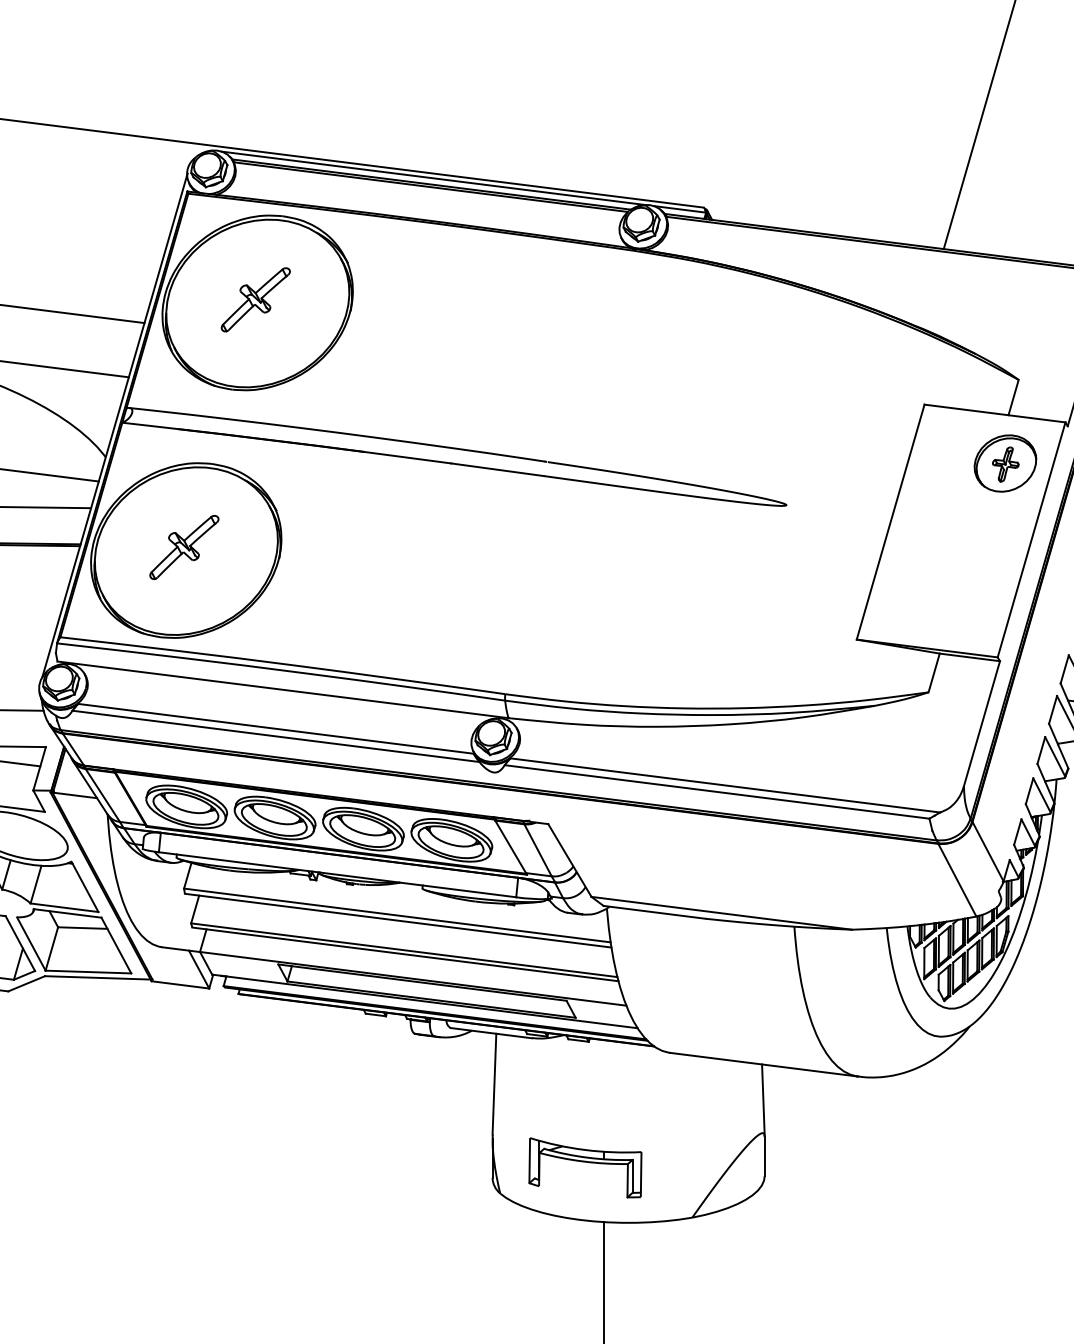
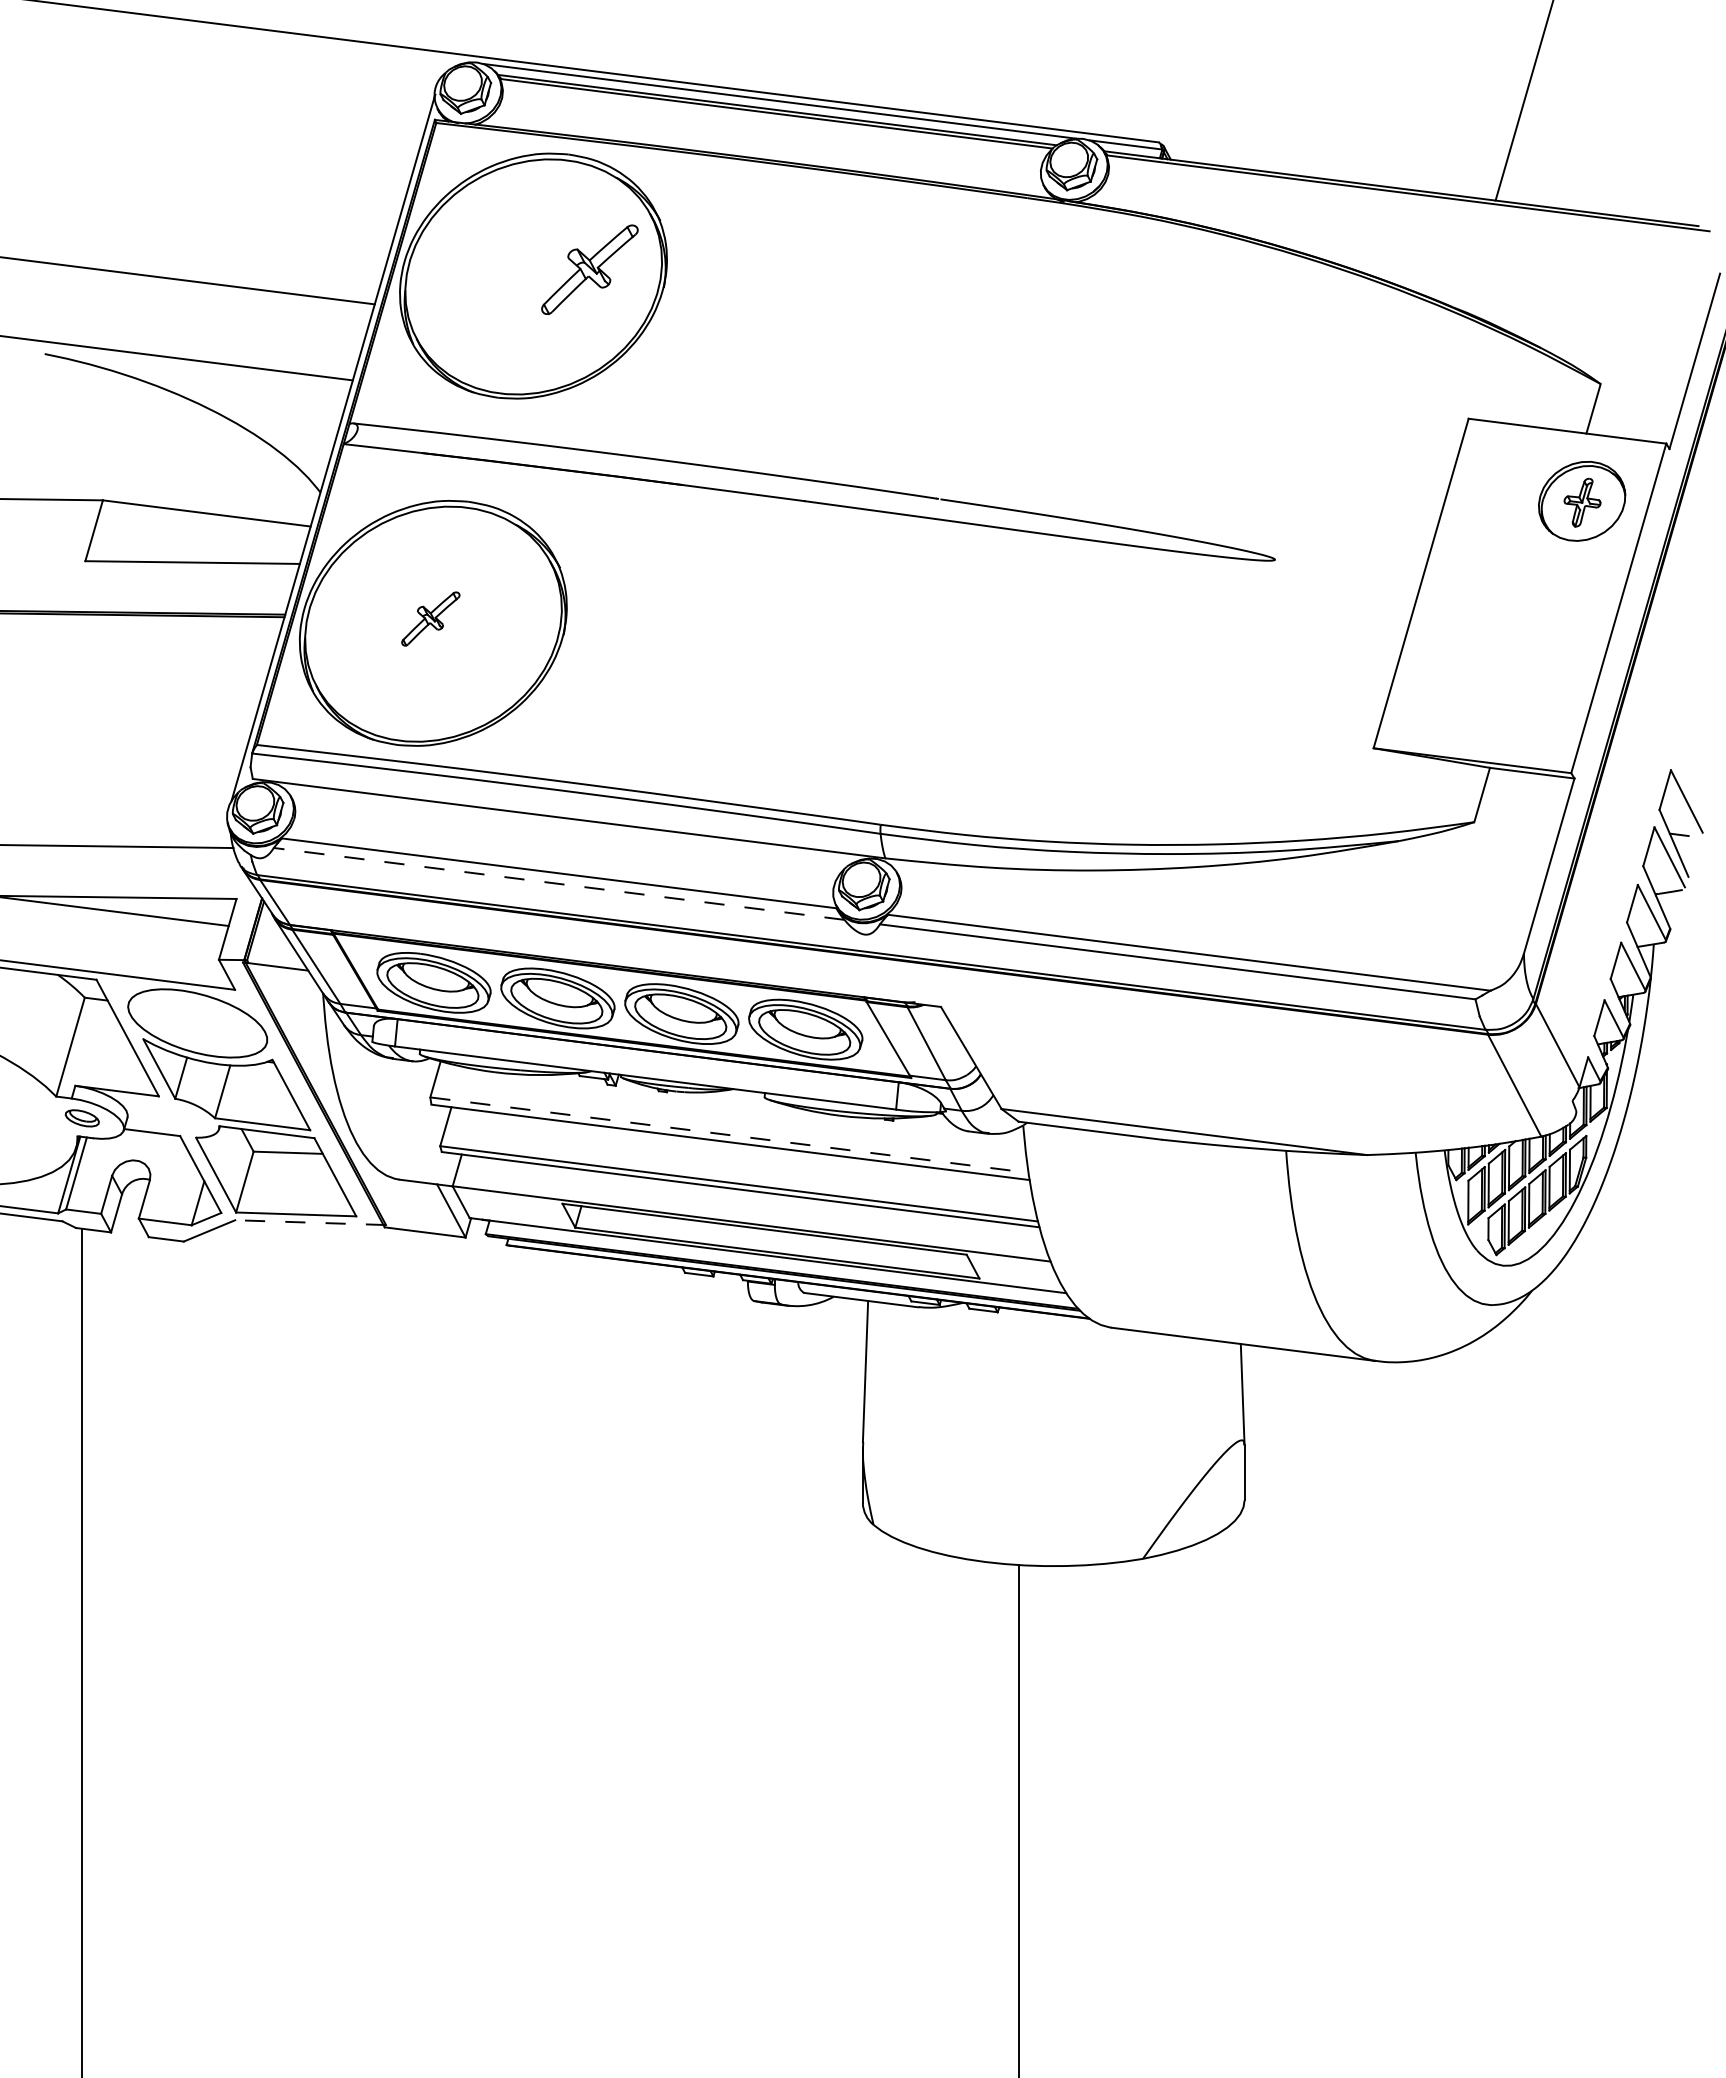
part: (255, 299) -> (589, 269), moved
part: (184, 547) -> (430, 618), size x0.6
line: (276, 736) -> (559, 883), solid -> dashed
line: (397, 915) -> (729, 1135), solid -> dashed
line: (98, 977) -> (310, 1222), solid -> dashed
part: (584, 1162) -> (992, 1481), removed

